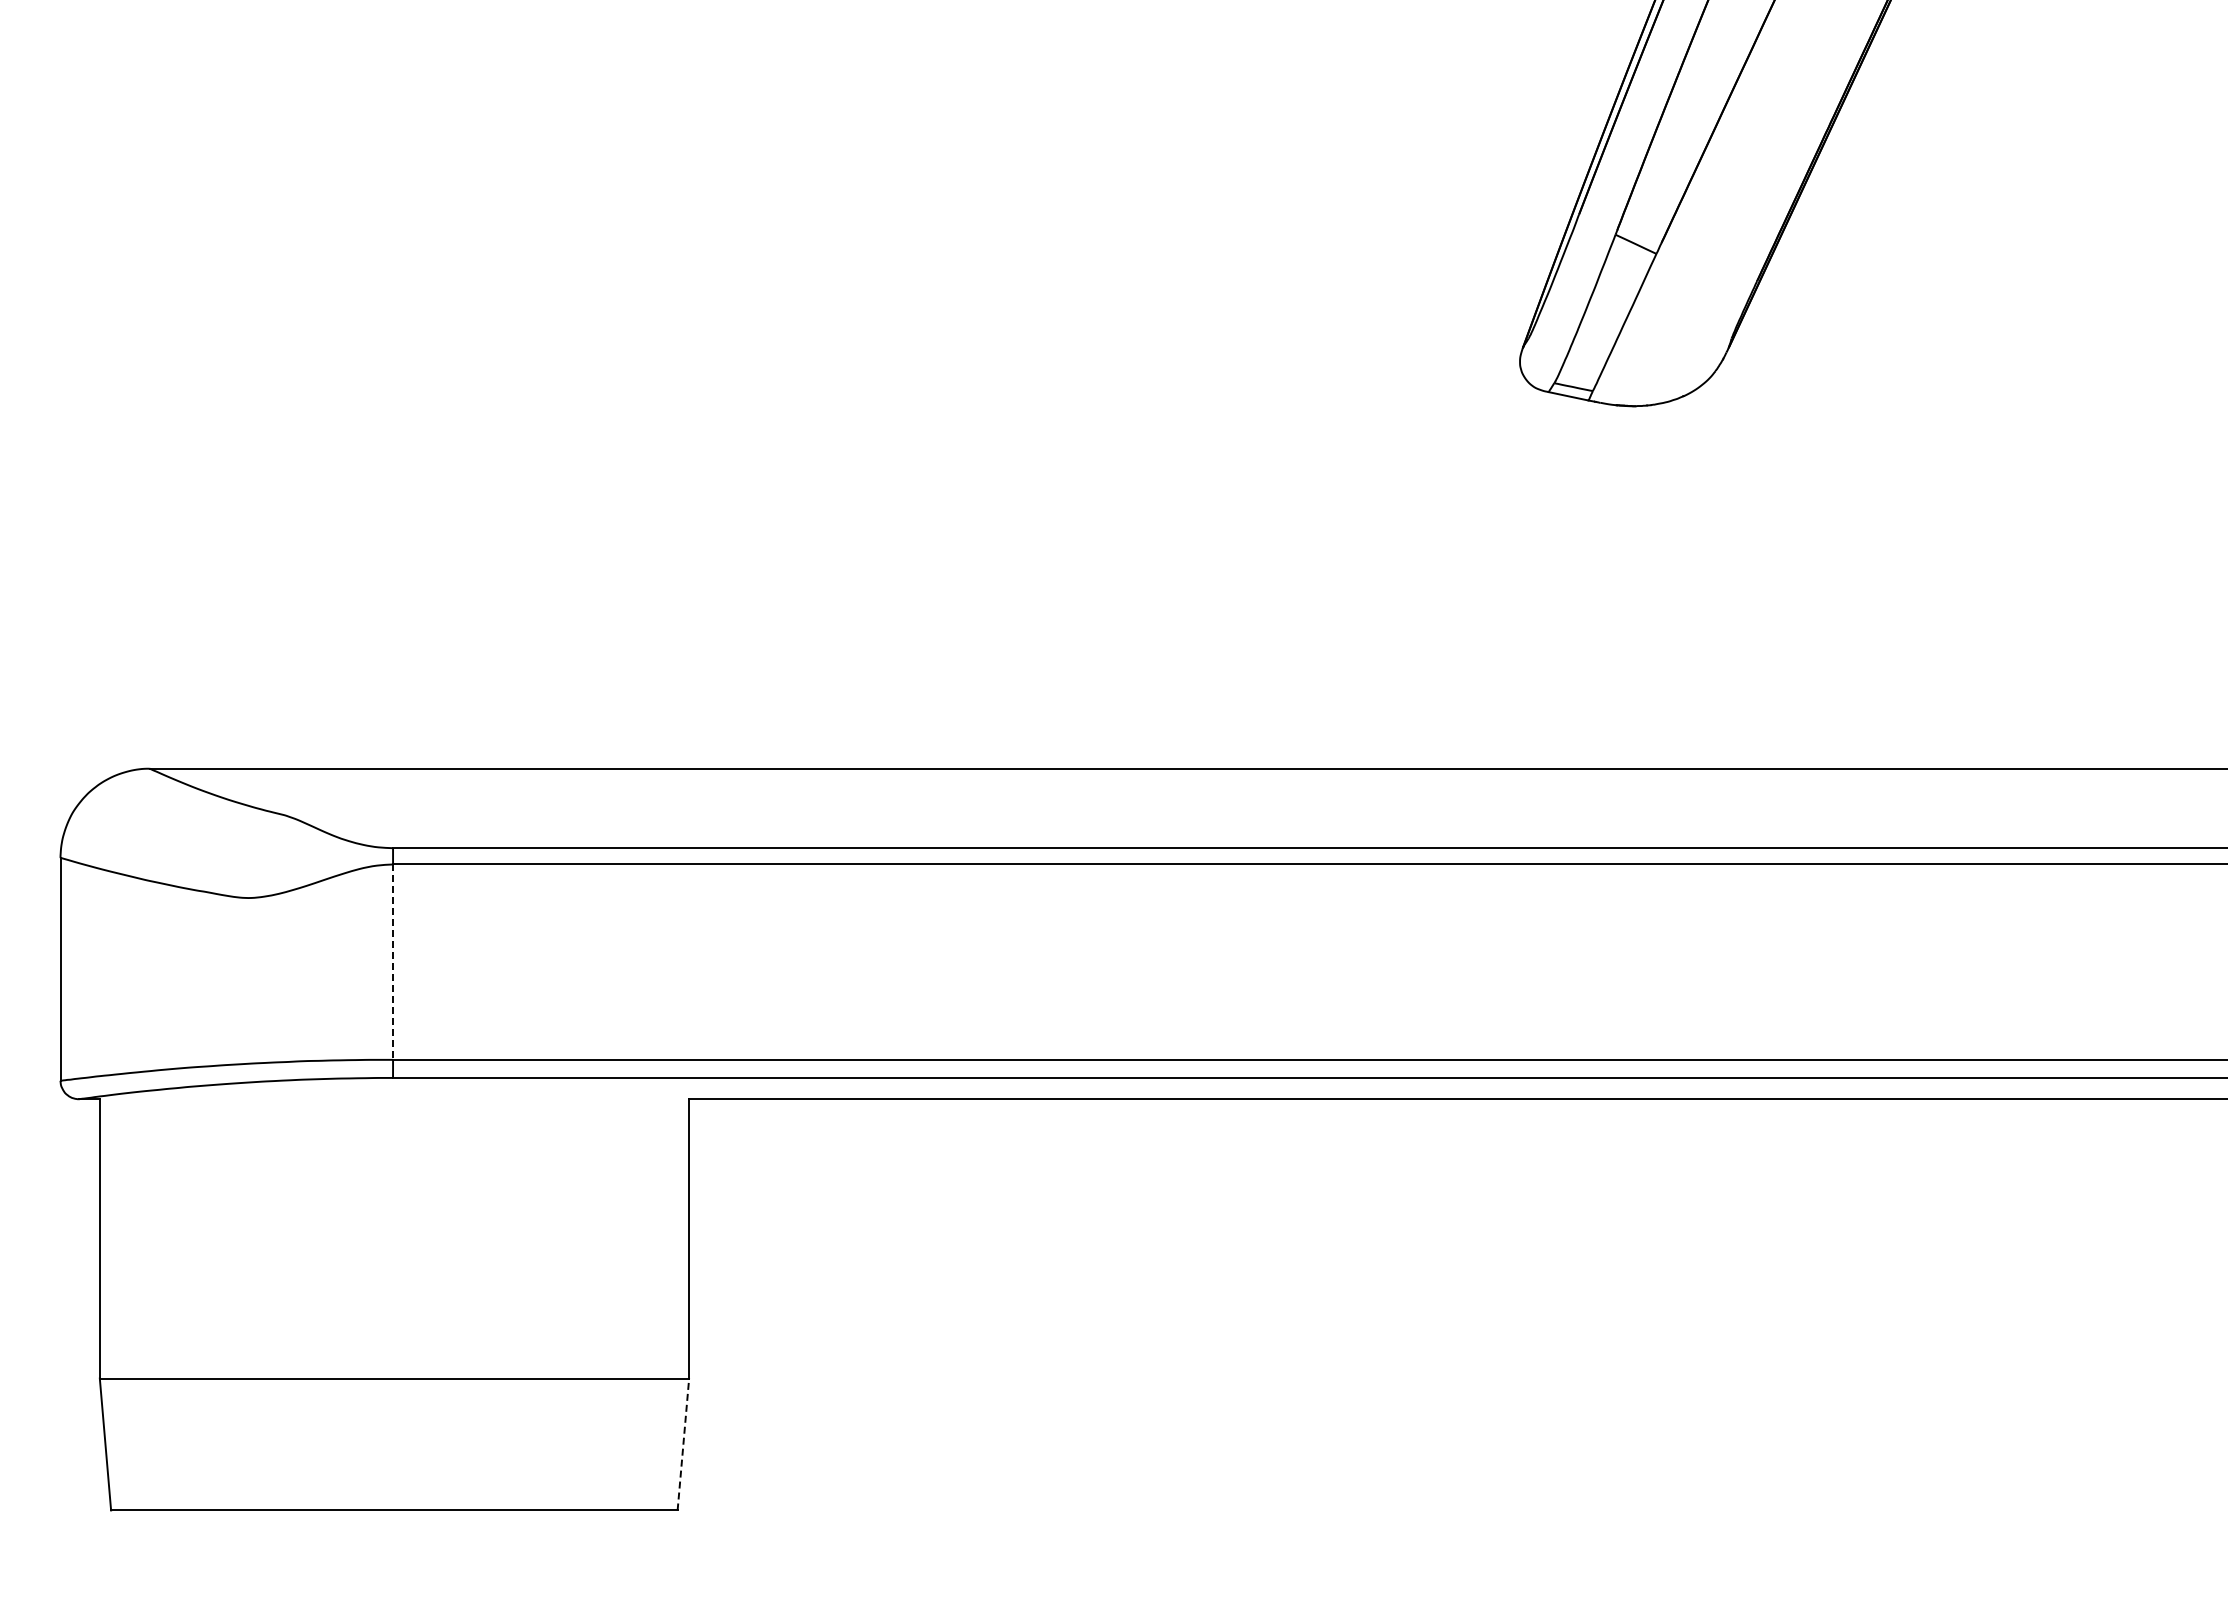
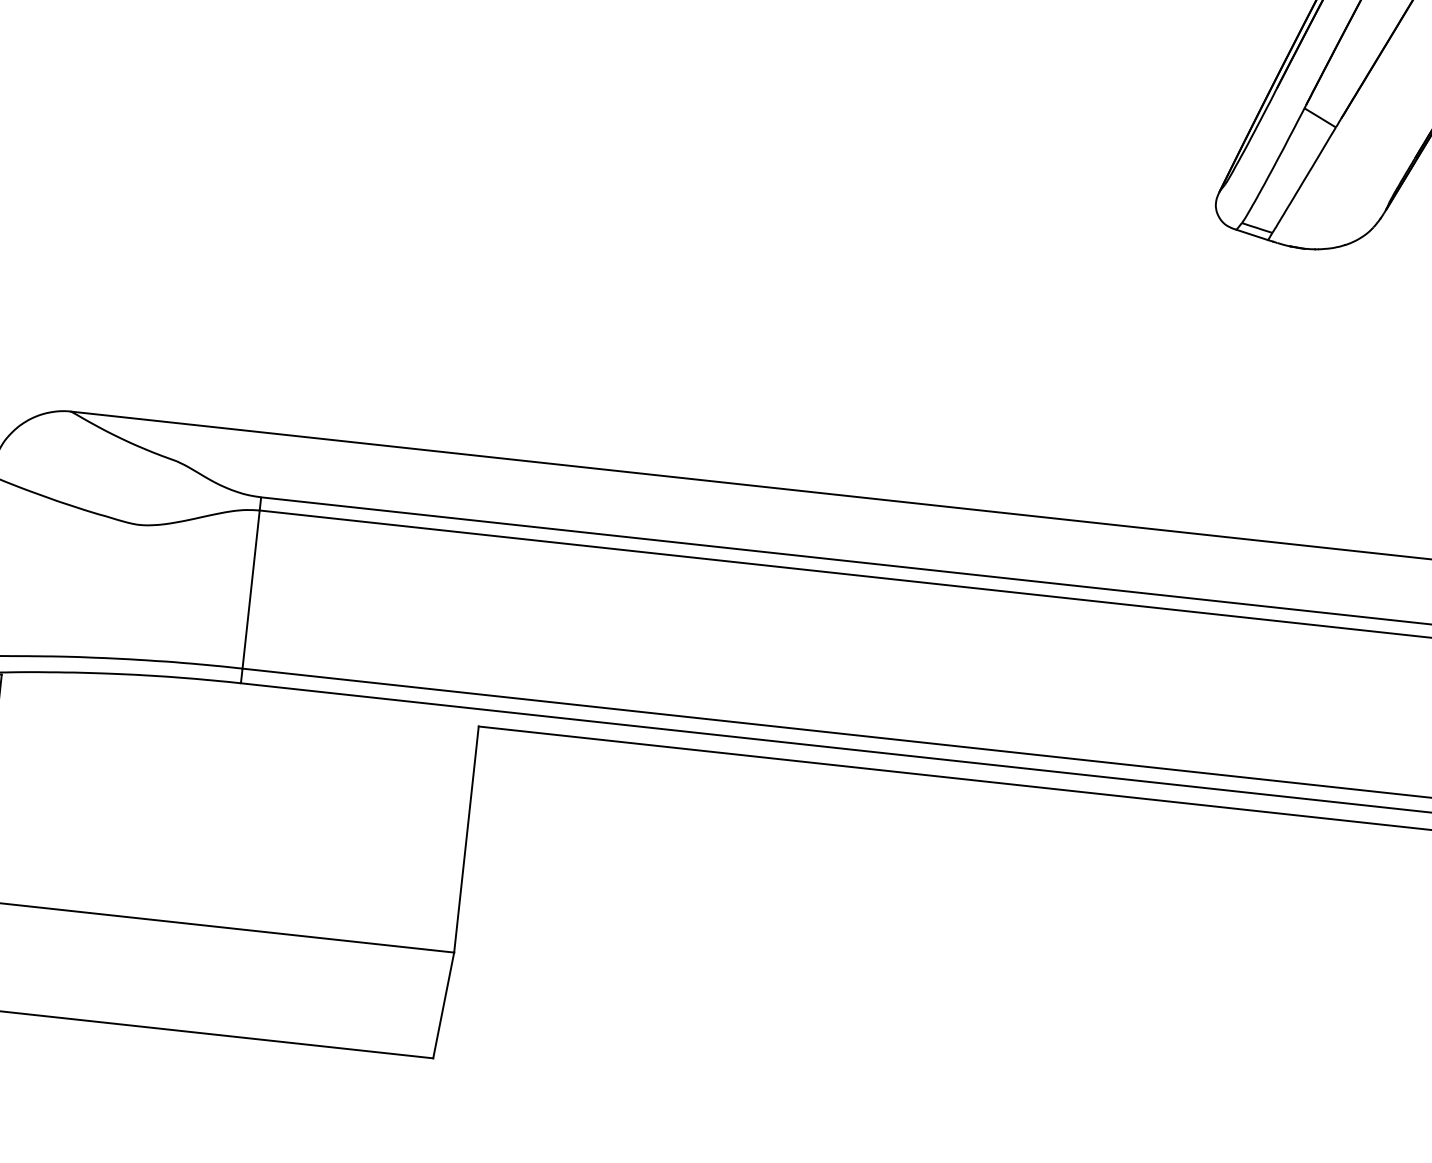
line: (393, 962) -> (251, 589), dashed -> solid
line: (683, 1443) -> (443, 1004), dashed -> solid

